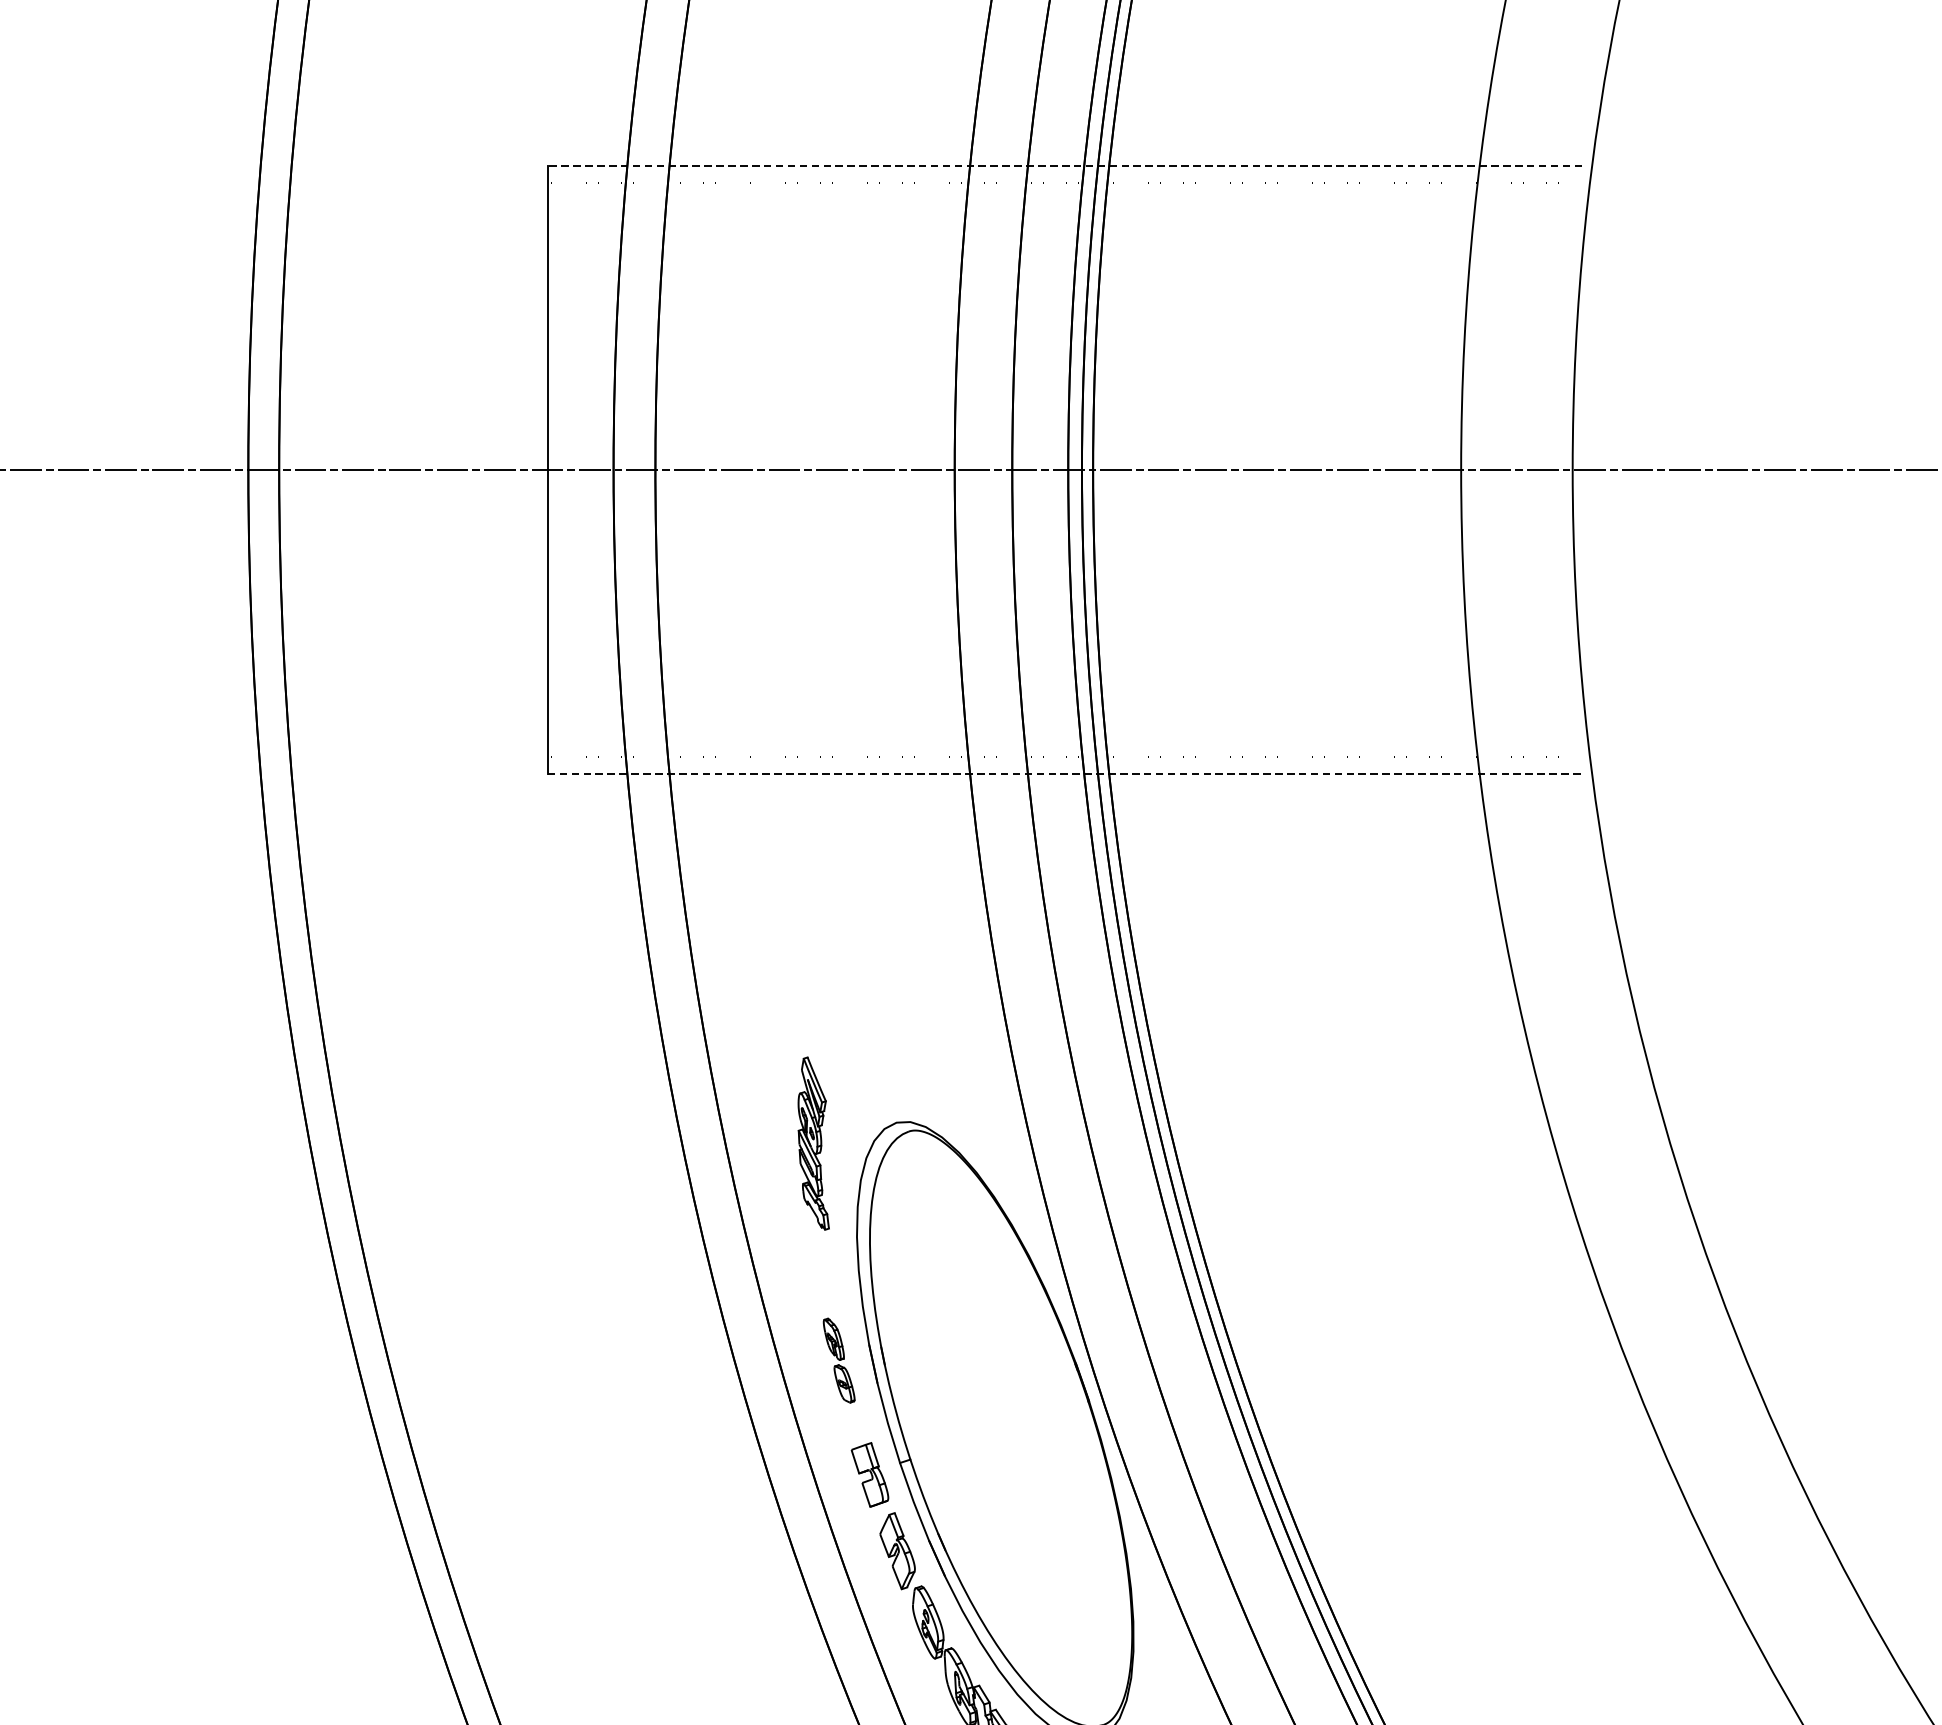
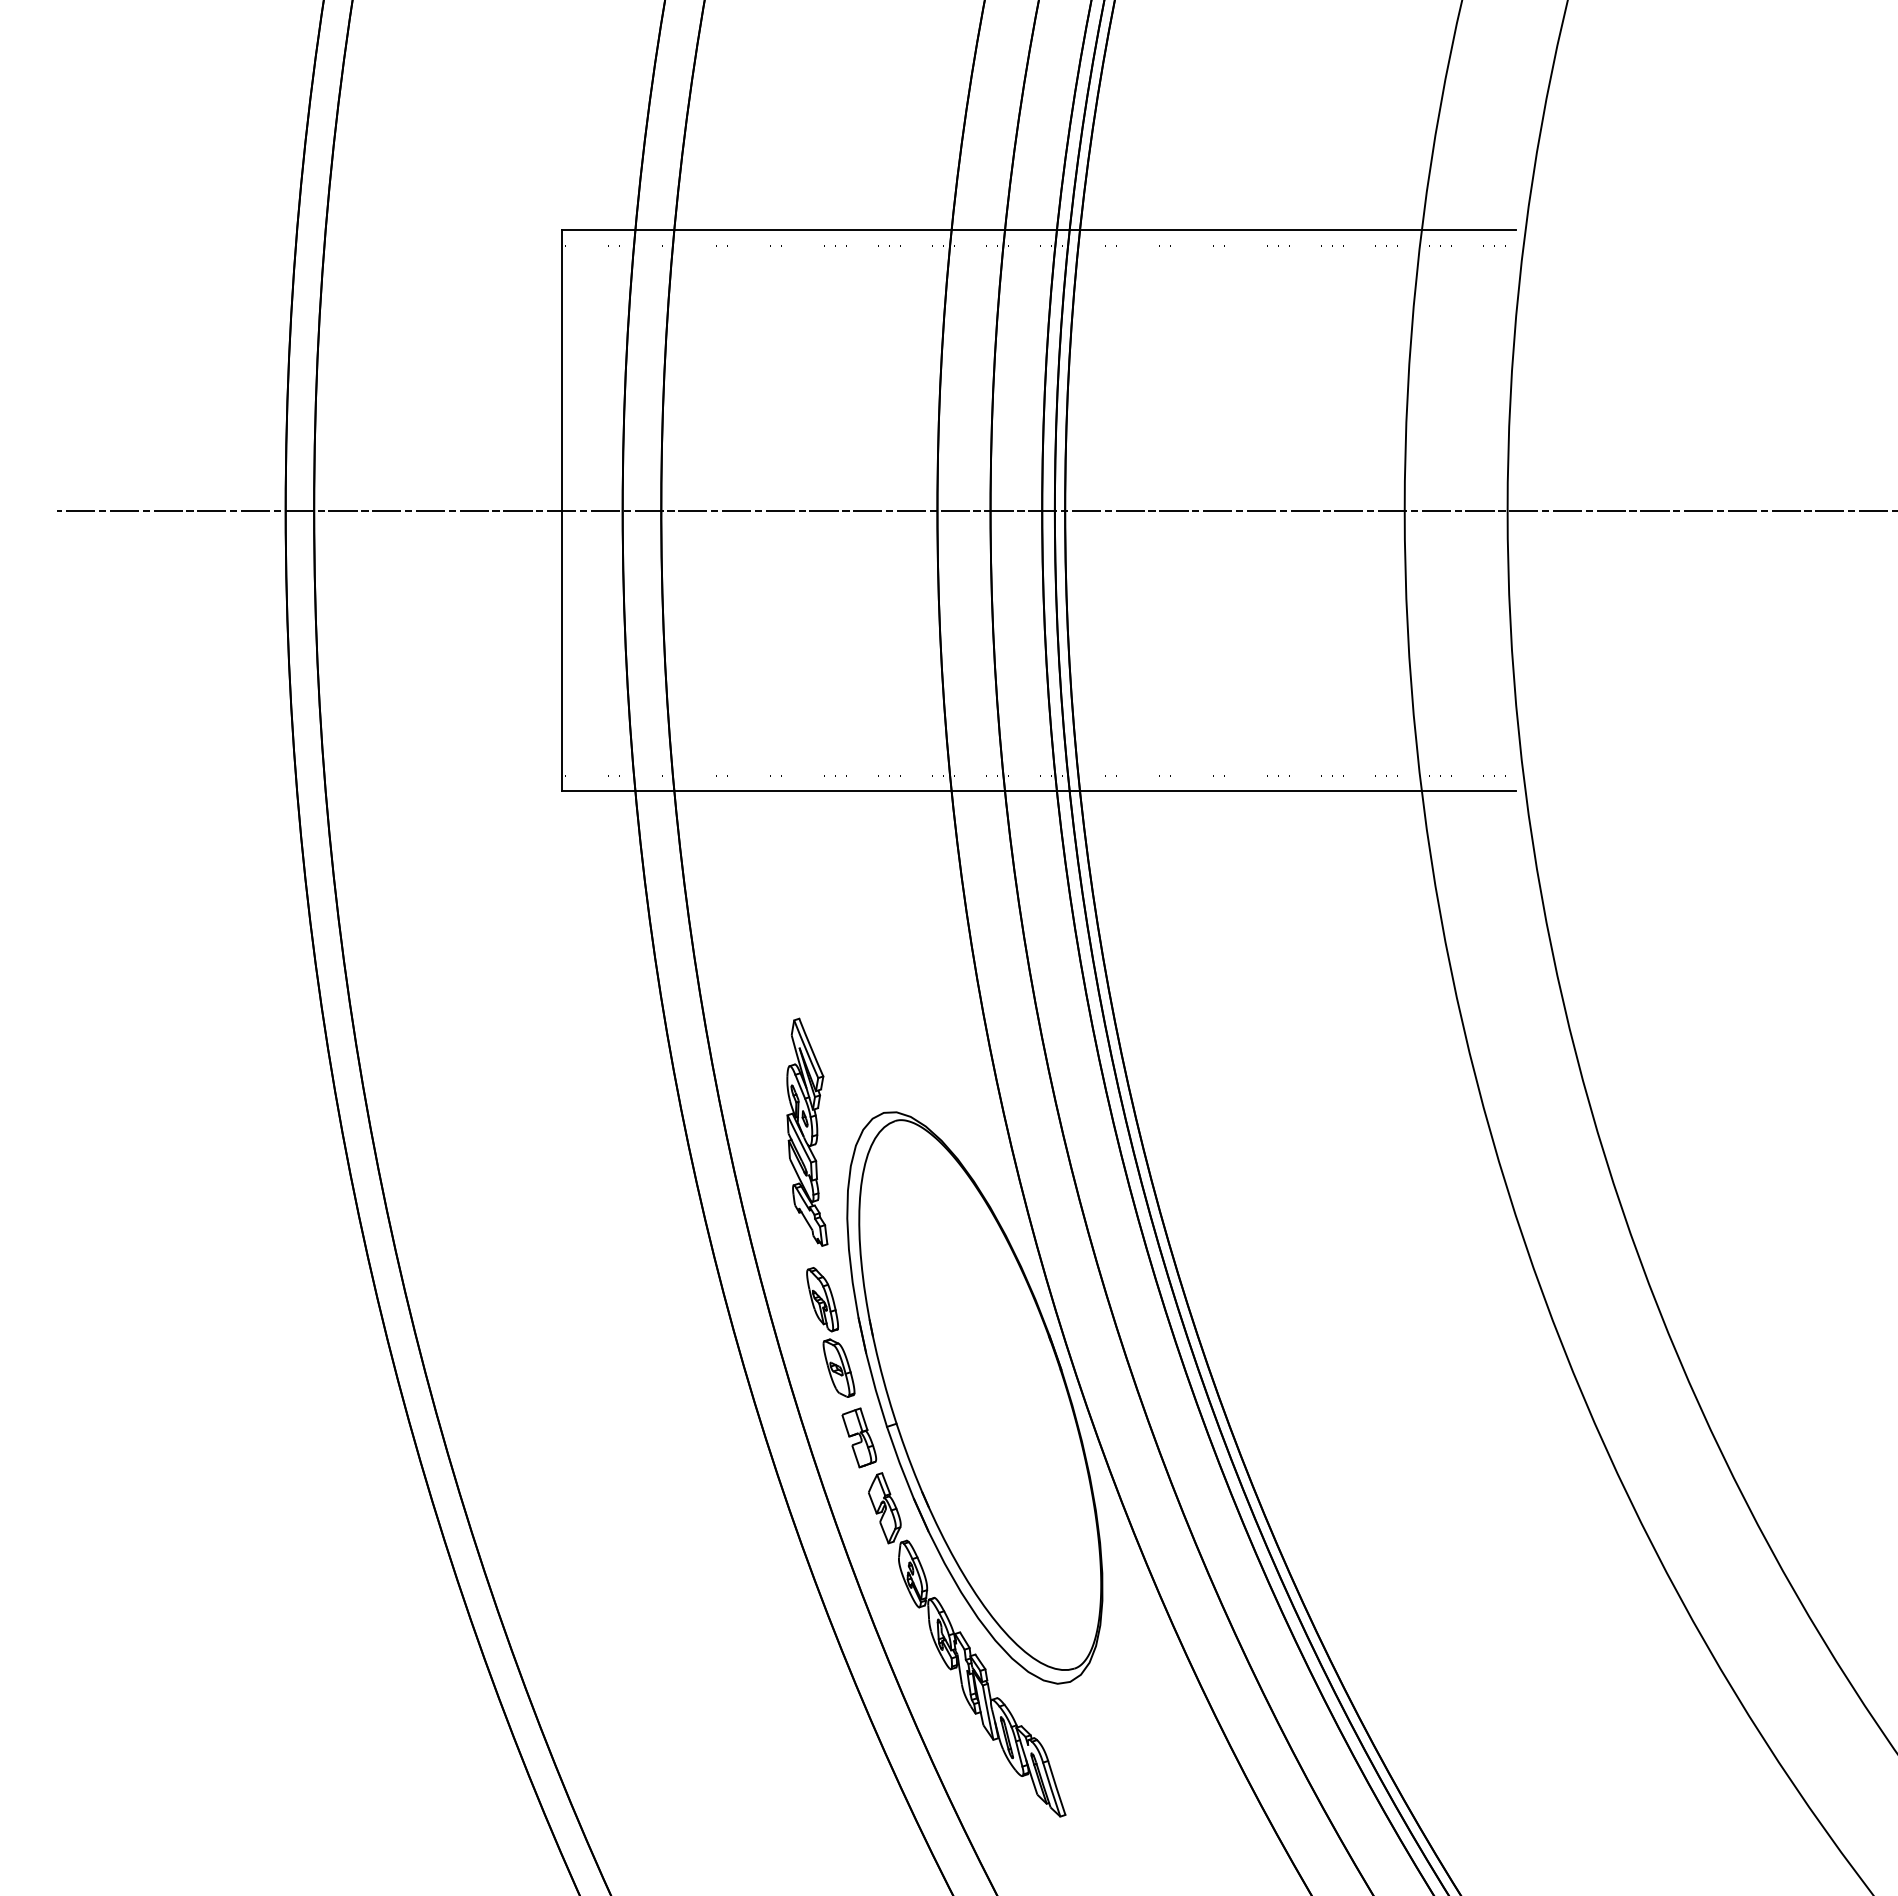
line: (1064, 166) -> (1038, 230), dashed -> solid
line: (1065, 774) -> (1039, 791), dashed -> solid
part: (813, 1142) -> (807, 1131), size x1.43
part: (838, 1360) -> (830, 1332), size x1.67

